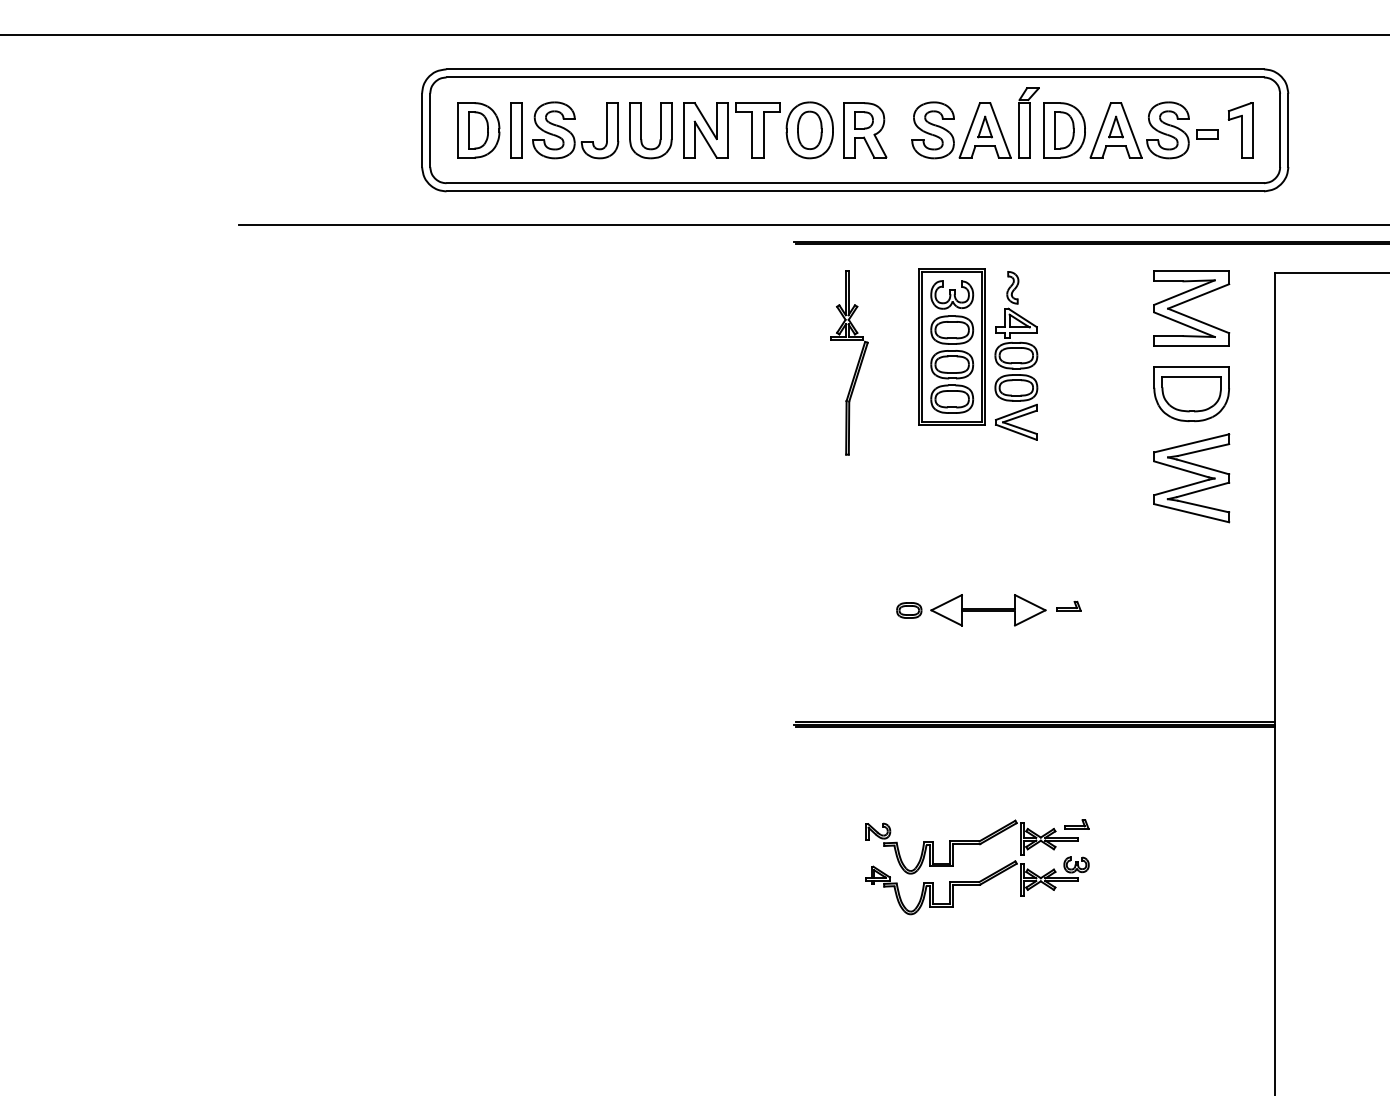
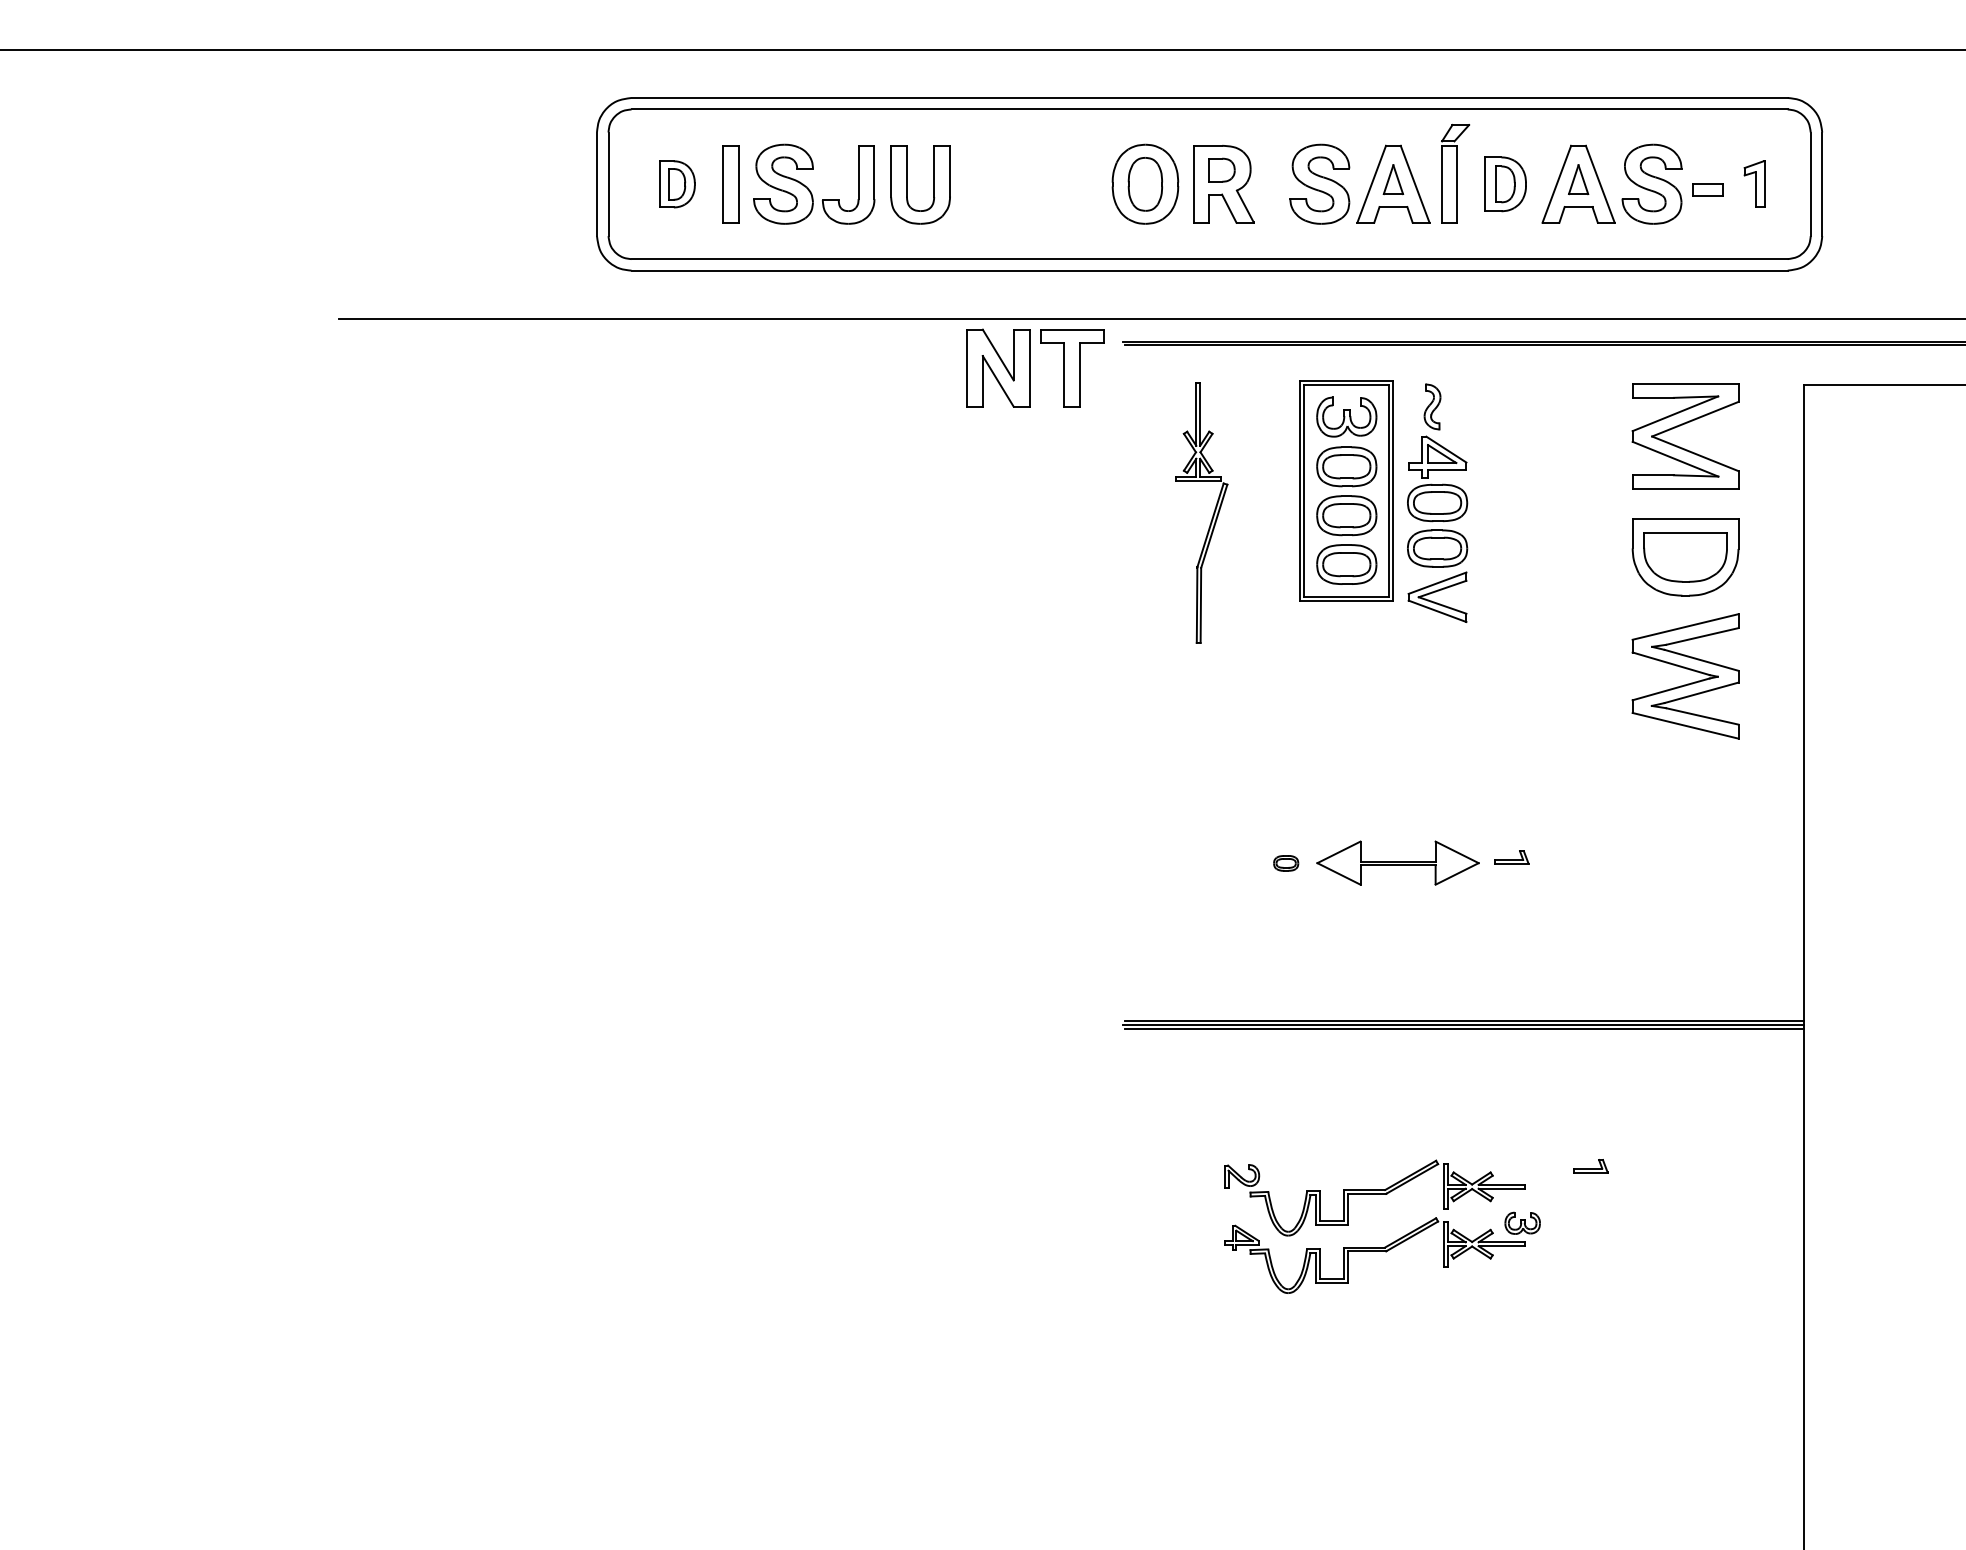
part: (478, 130) -> (676, 184), size x0.6
part: (731, 130) -> (1034, 368), moved
part: (1064, 130) -> (1505, 184), size x0.7
part: (1240, 130) -> (1754, 184), size x0.6
part: (909, 610) -> (1286, 863), size x0.7
part: (1076, 824) -> (1590, 1166), moved

